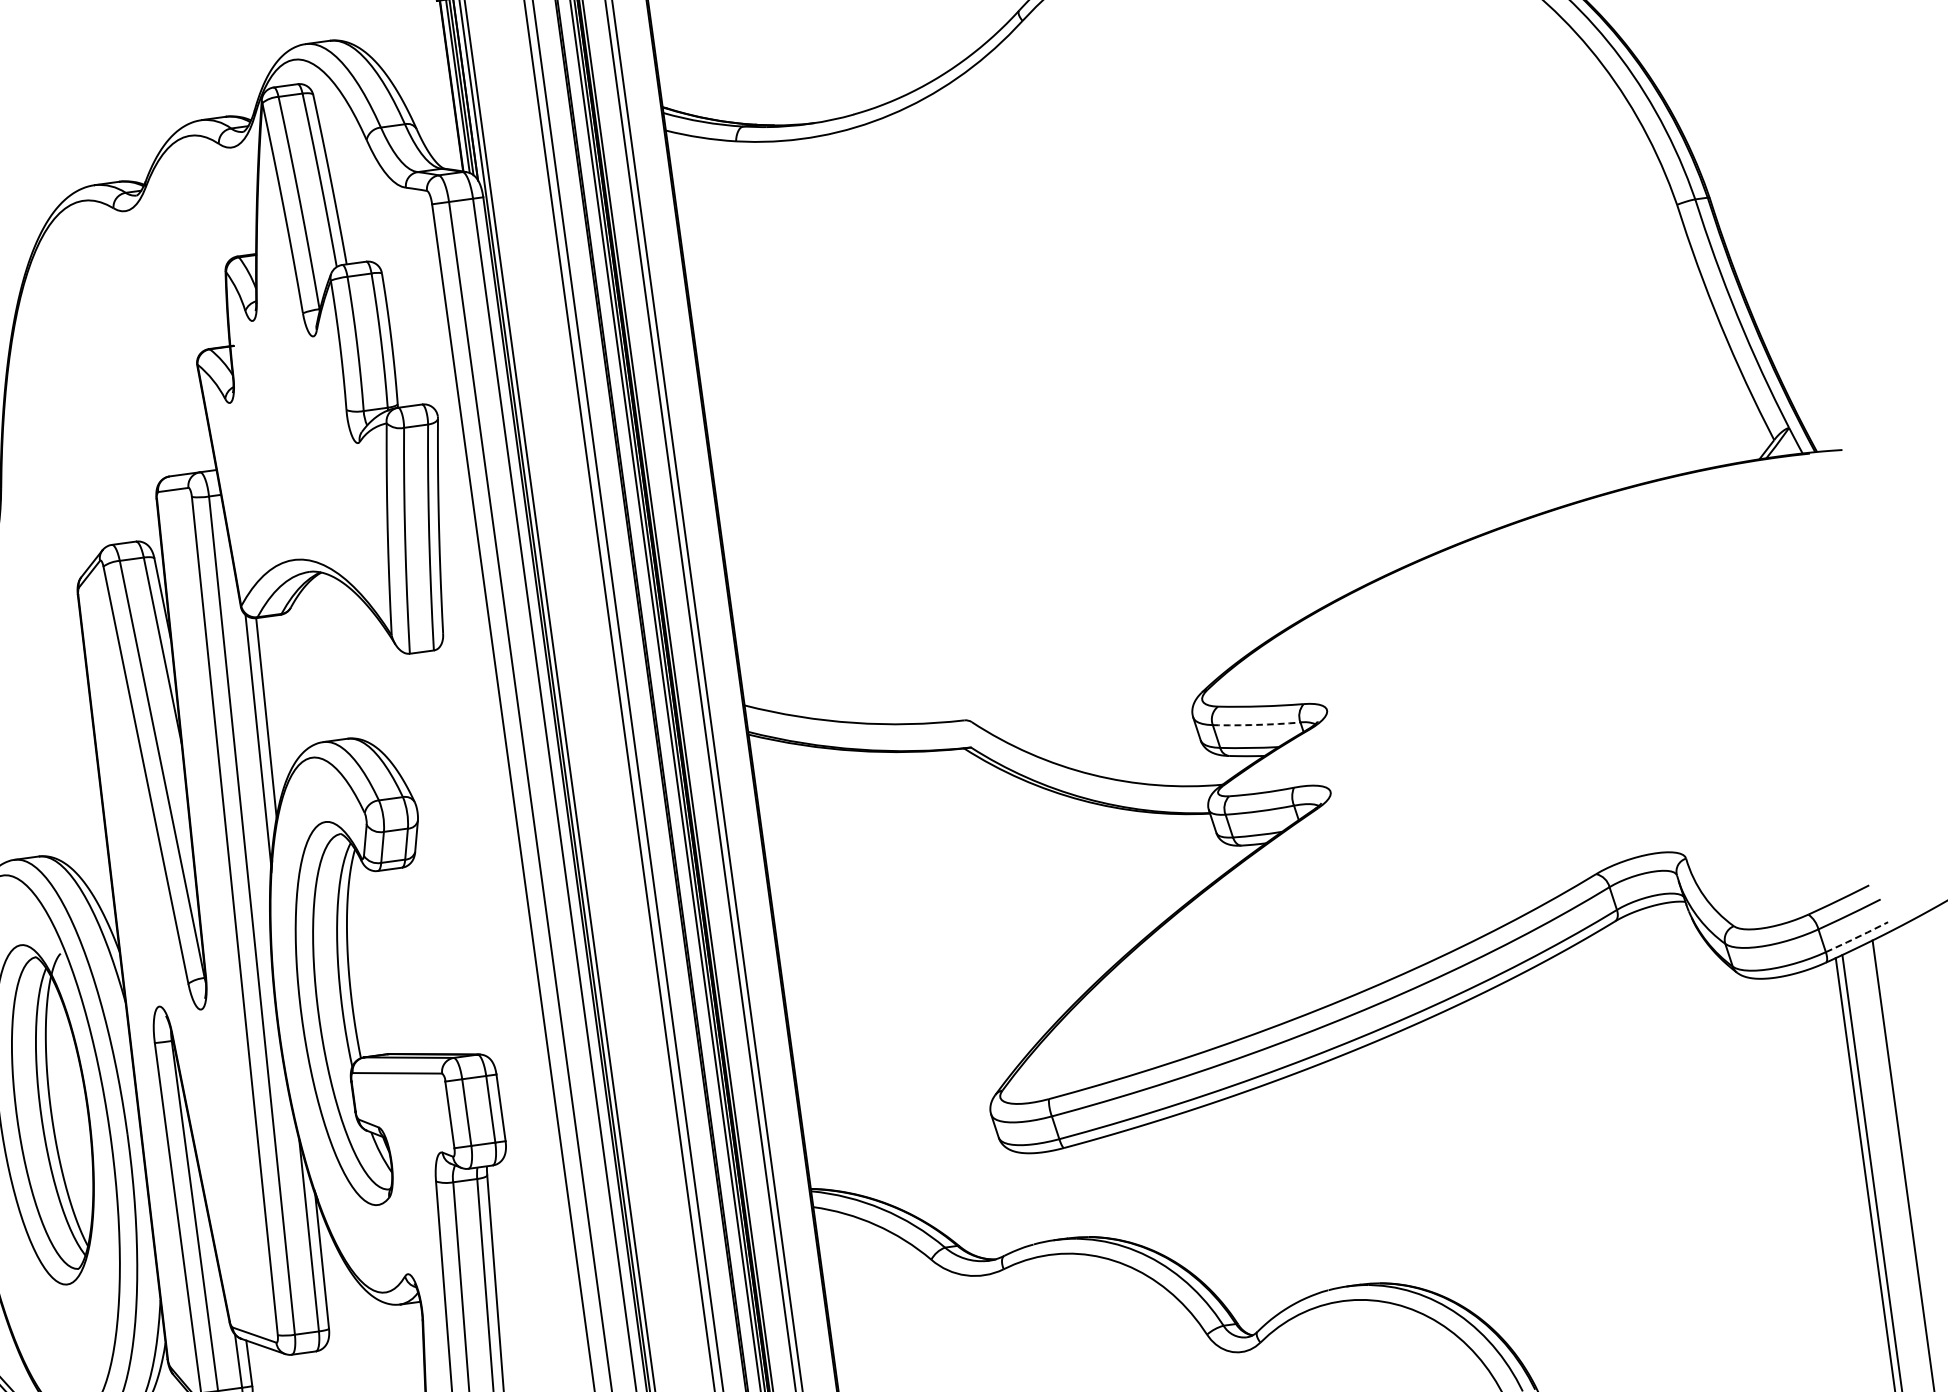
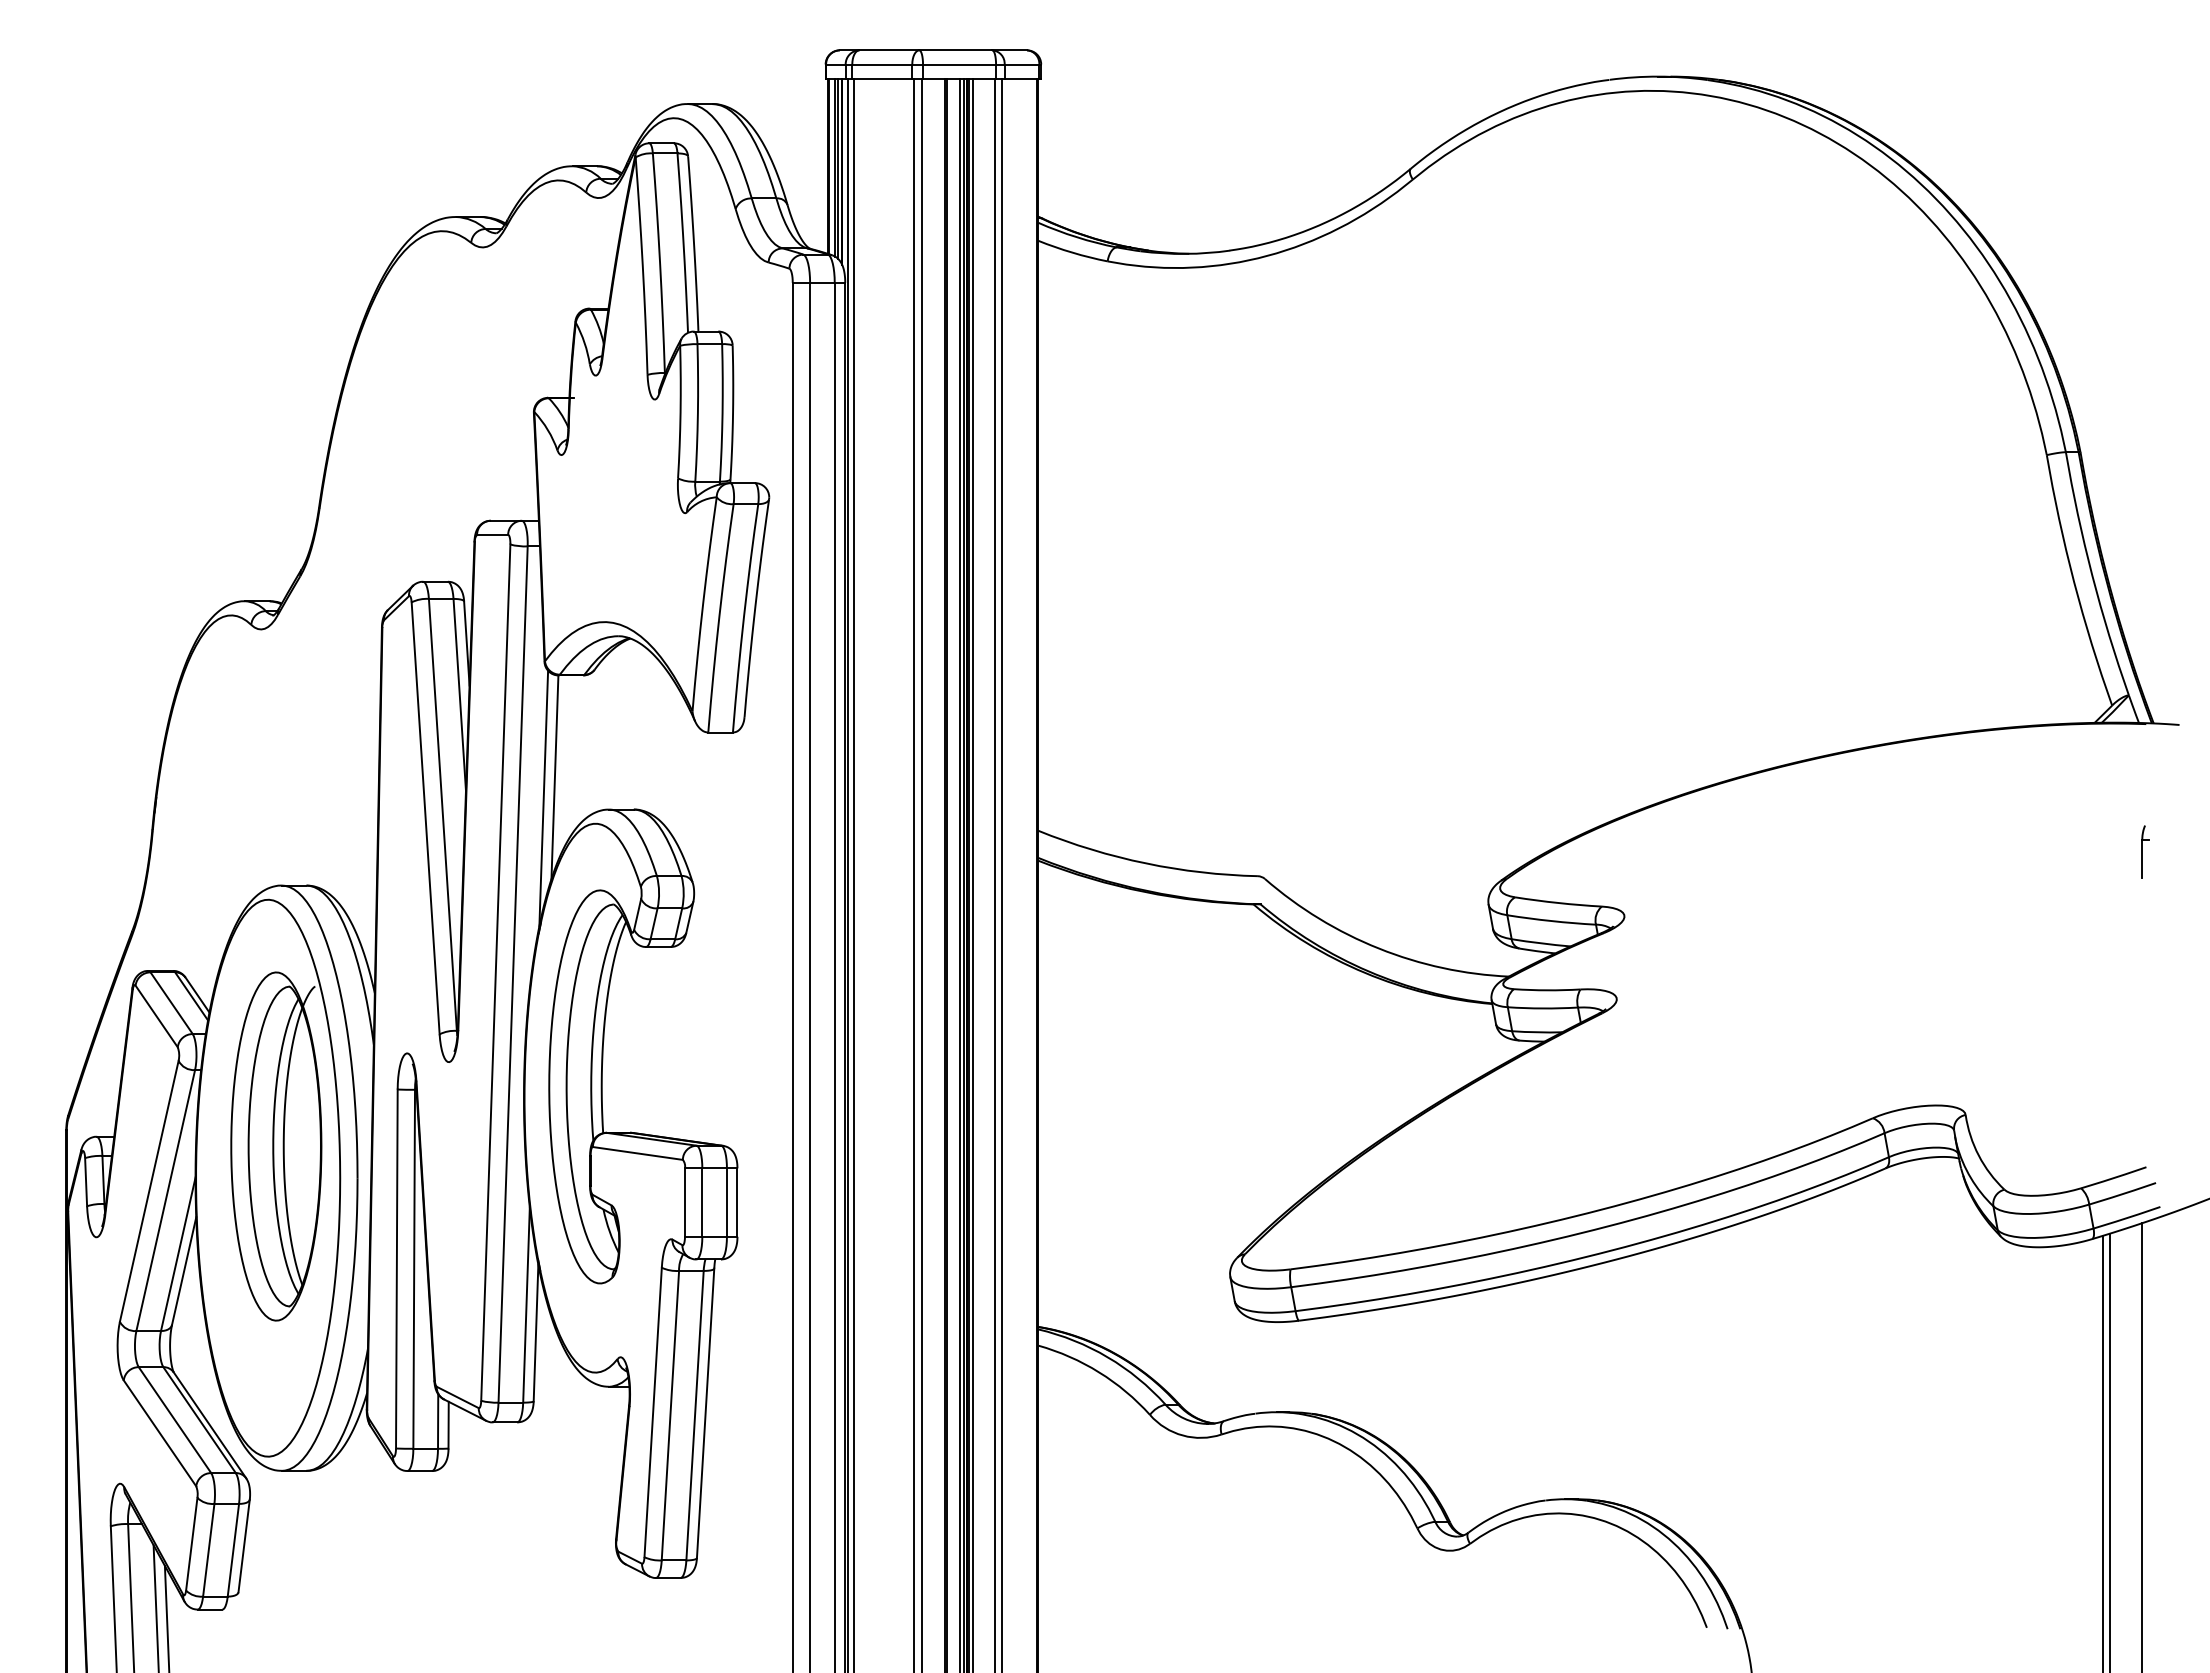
part: (1826, 577) -> (2145, 851), added
arc: (1256, 725) -> (1551, 921), dashed -> solid
line: (1857, 936) -> (2127, 1217), dashed -> solid

